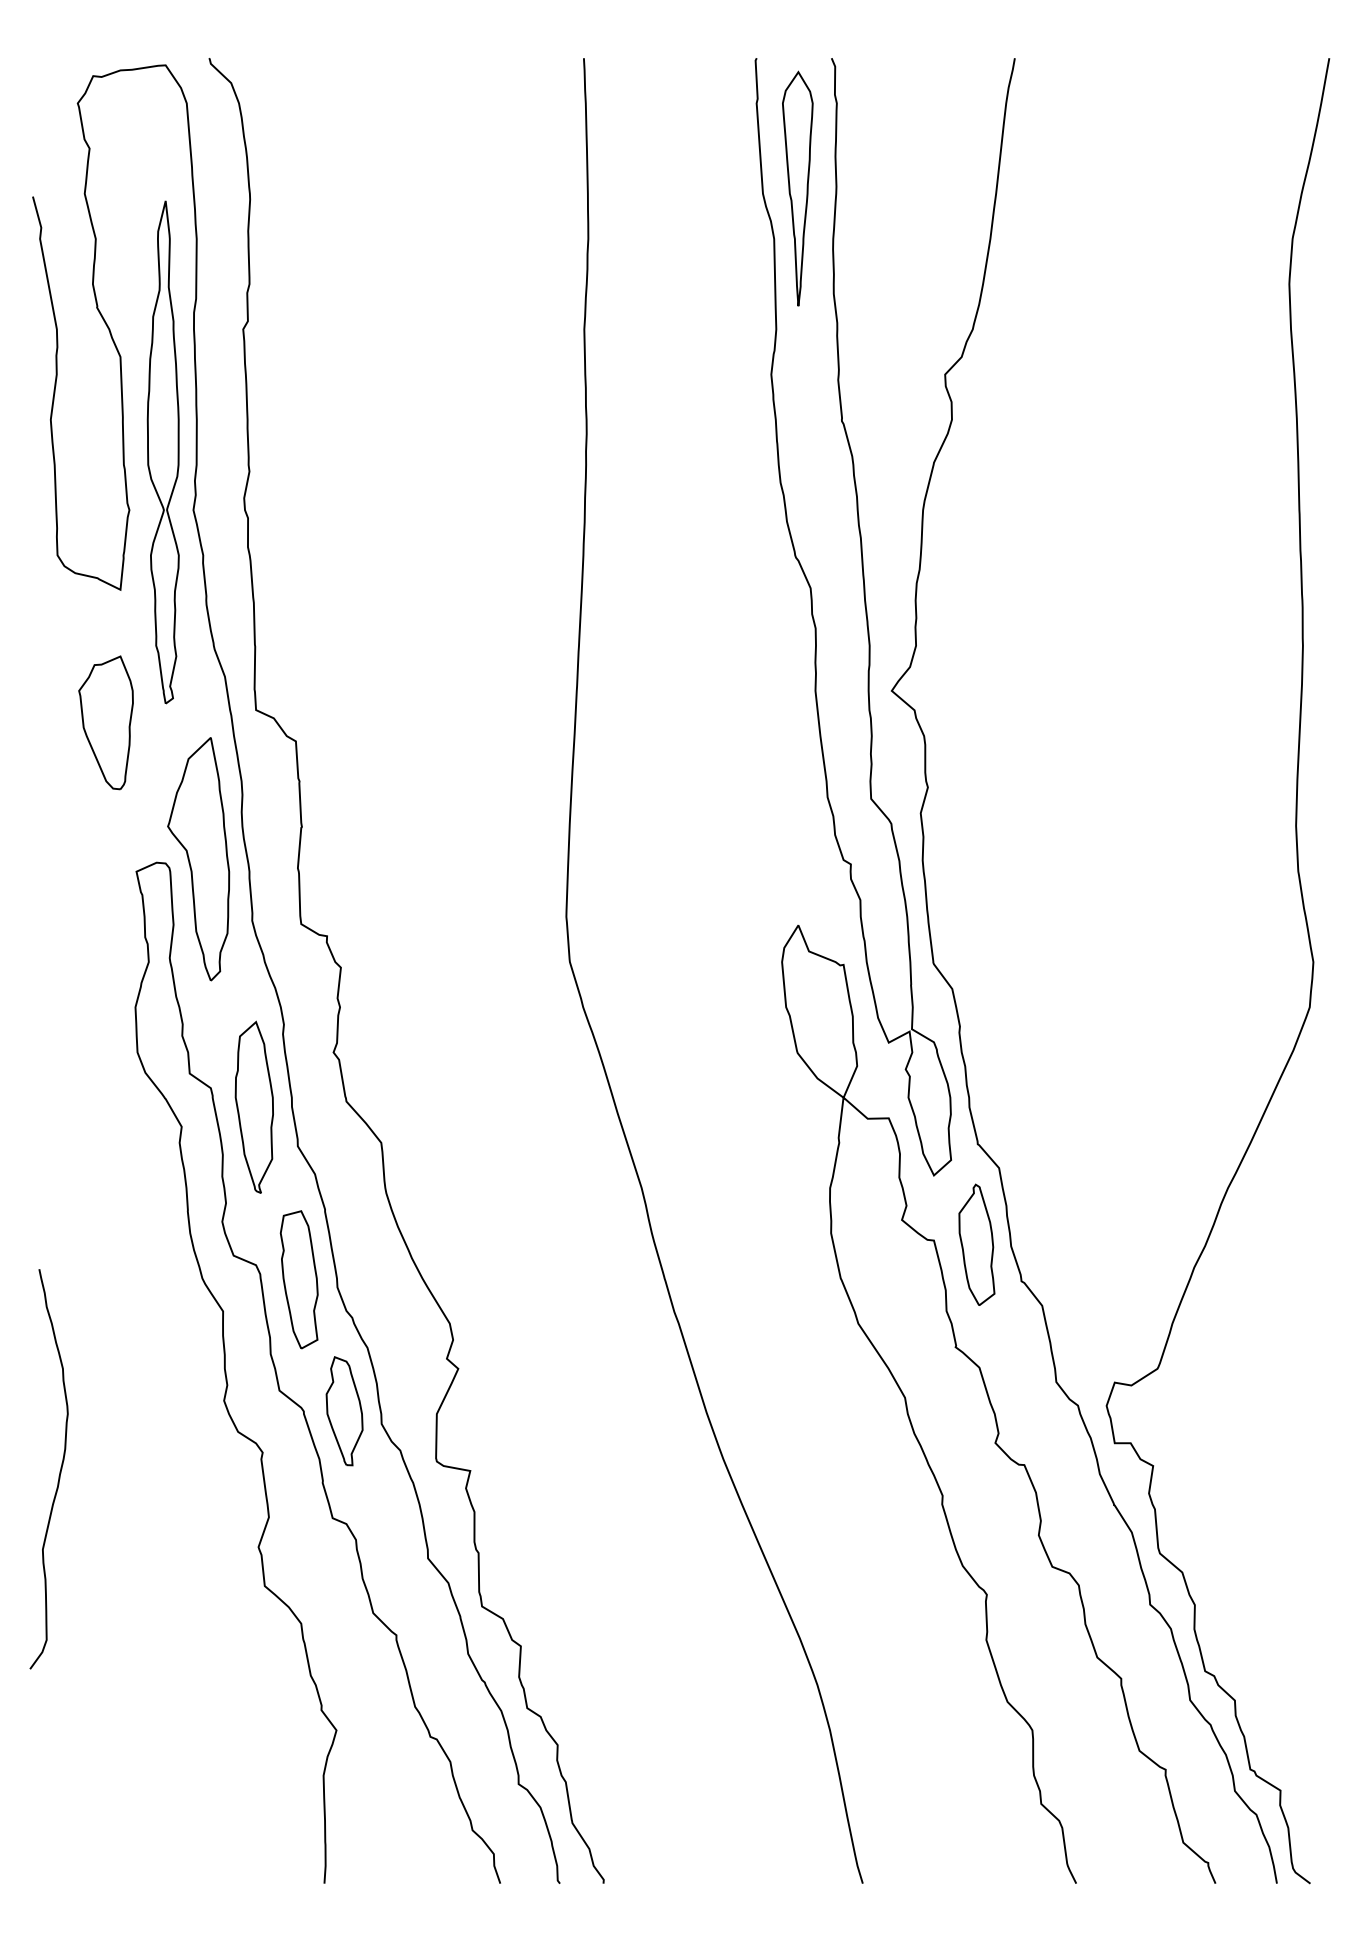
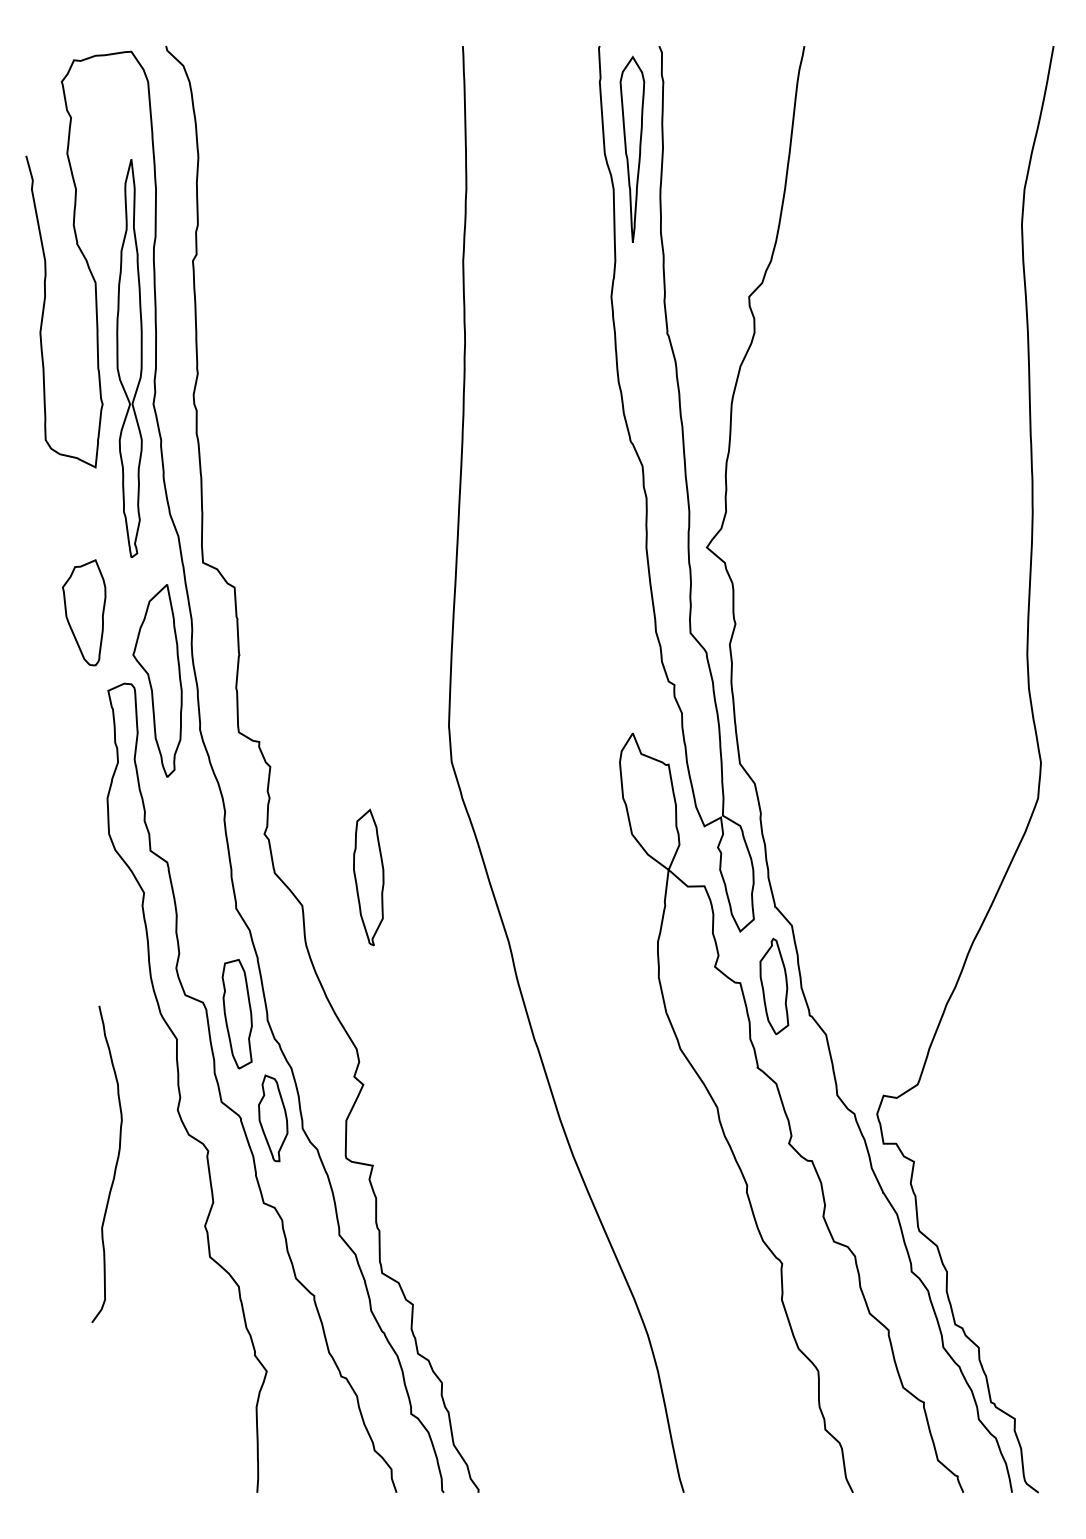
part: (106, 722) -> (84, 612), moved
part: (254, 1107) -> (368, 877), moved
curve: (58, 1474) -> (114, 1168), moved

